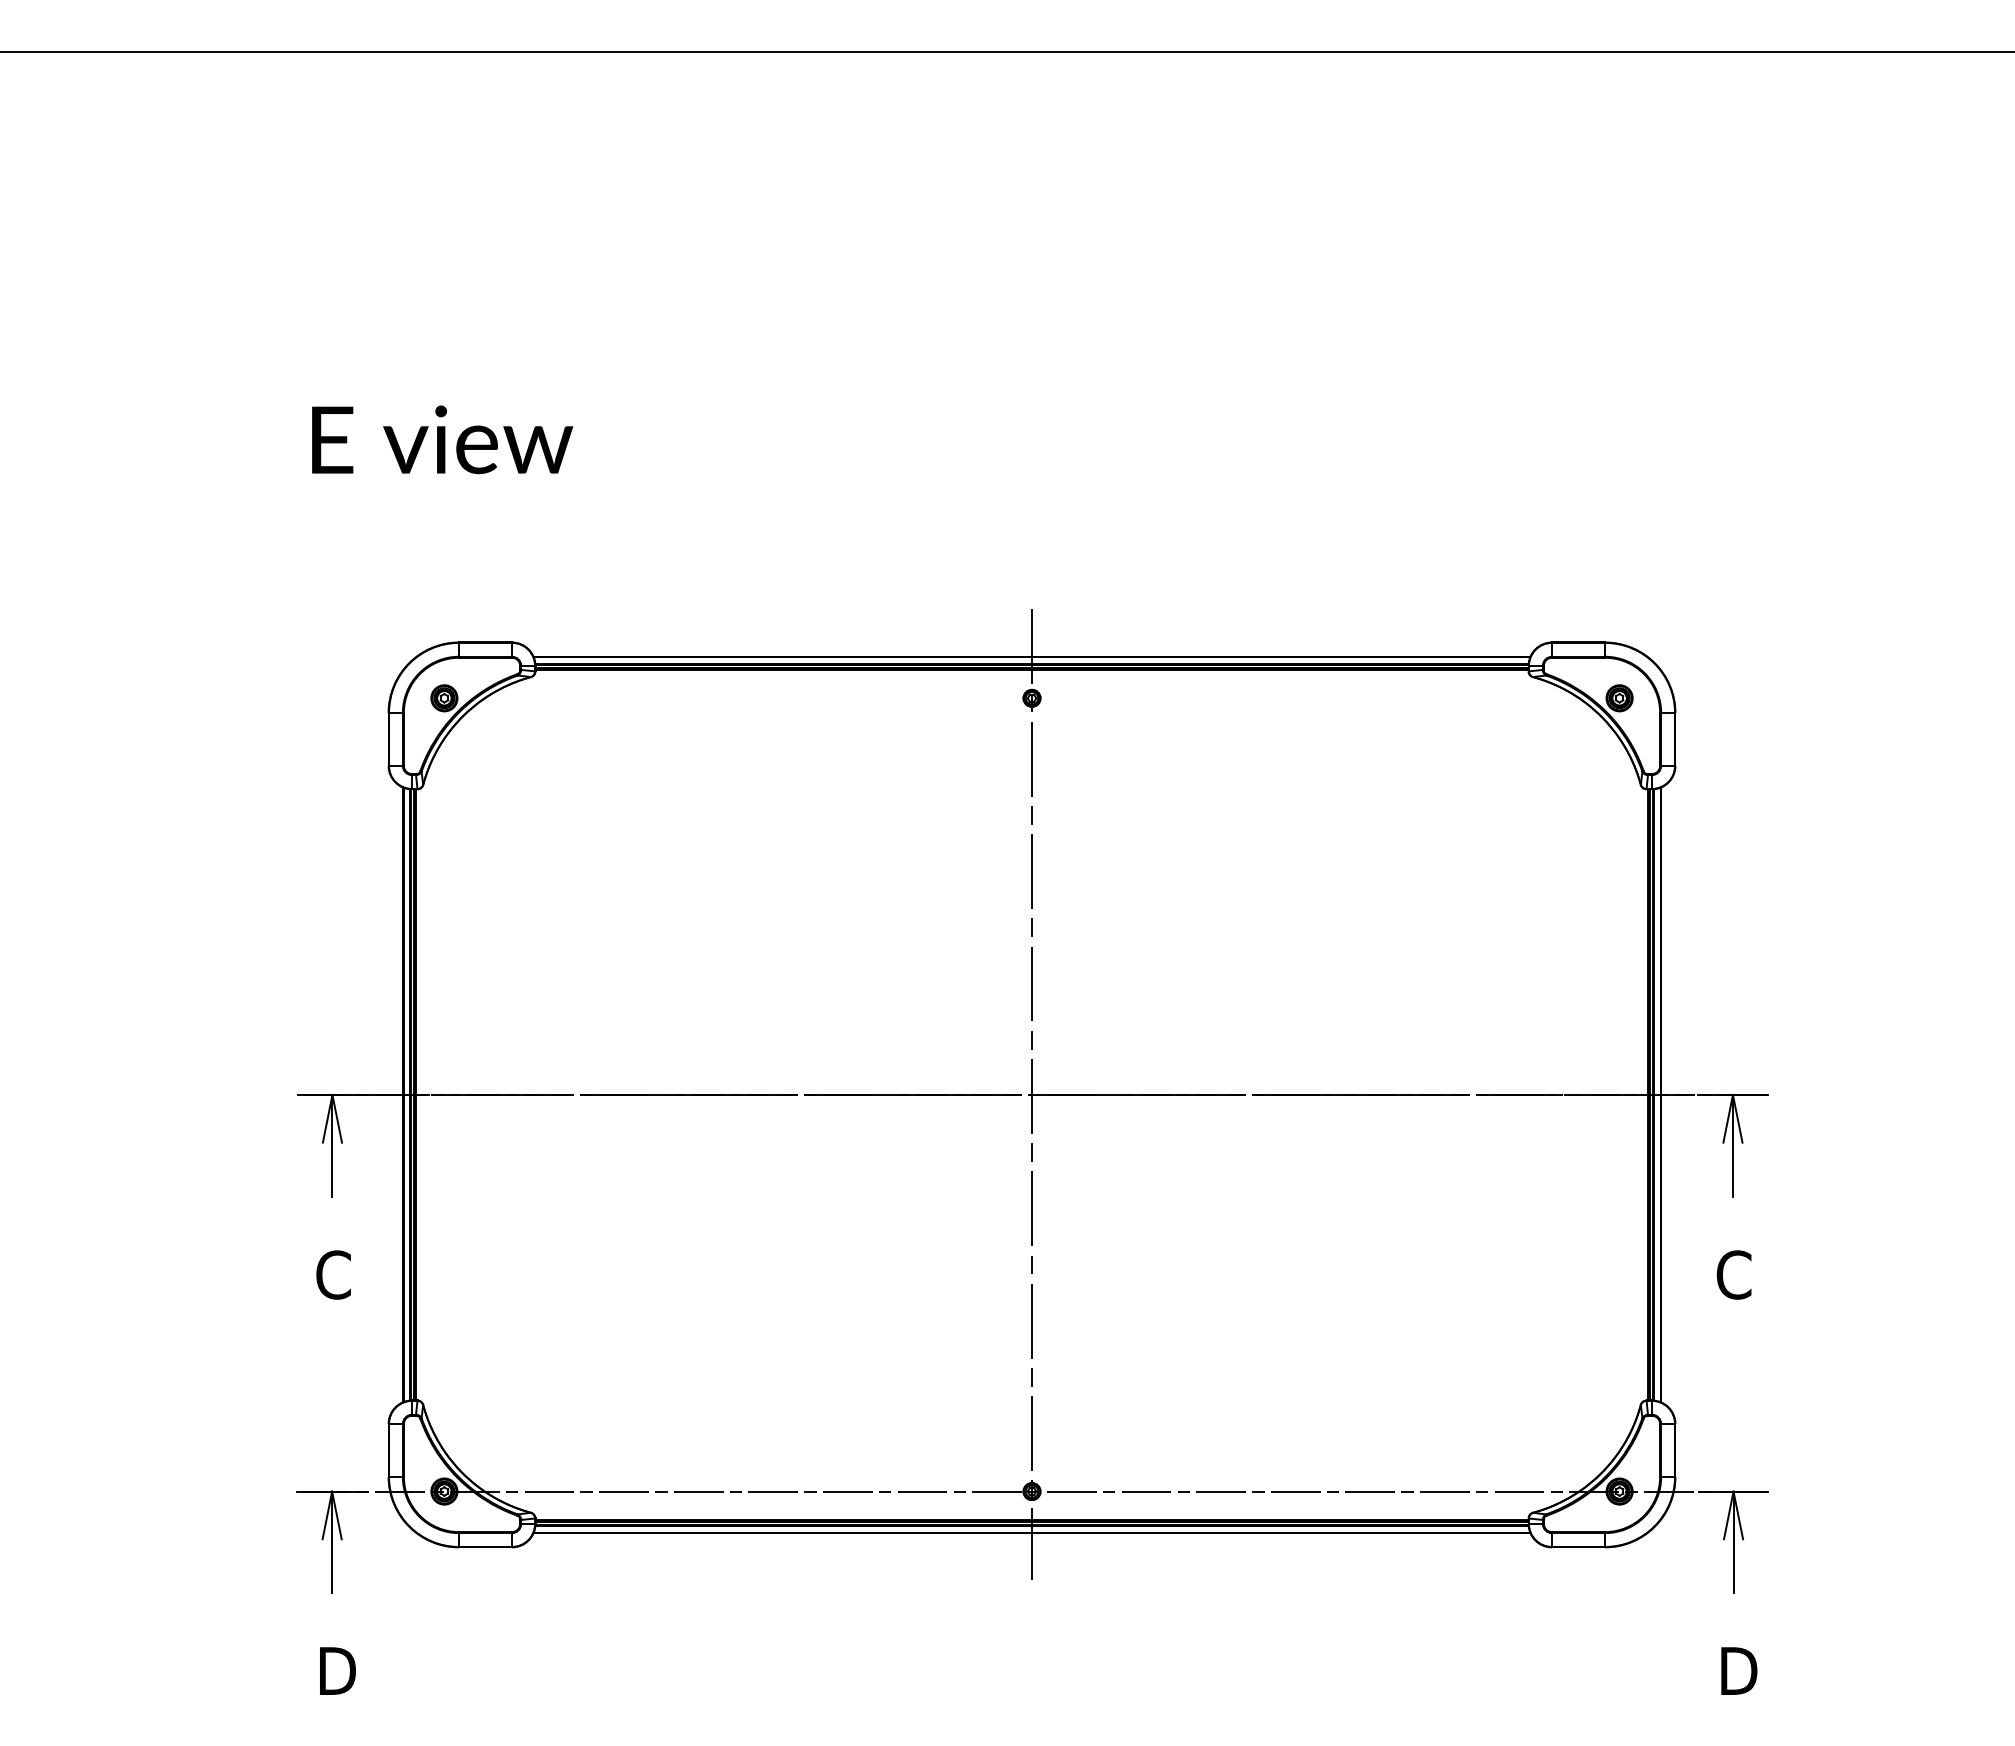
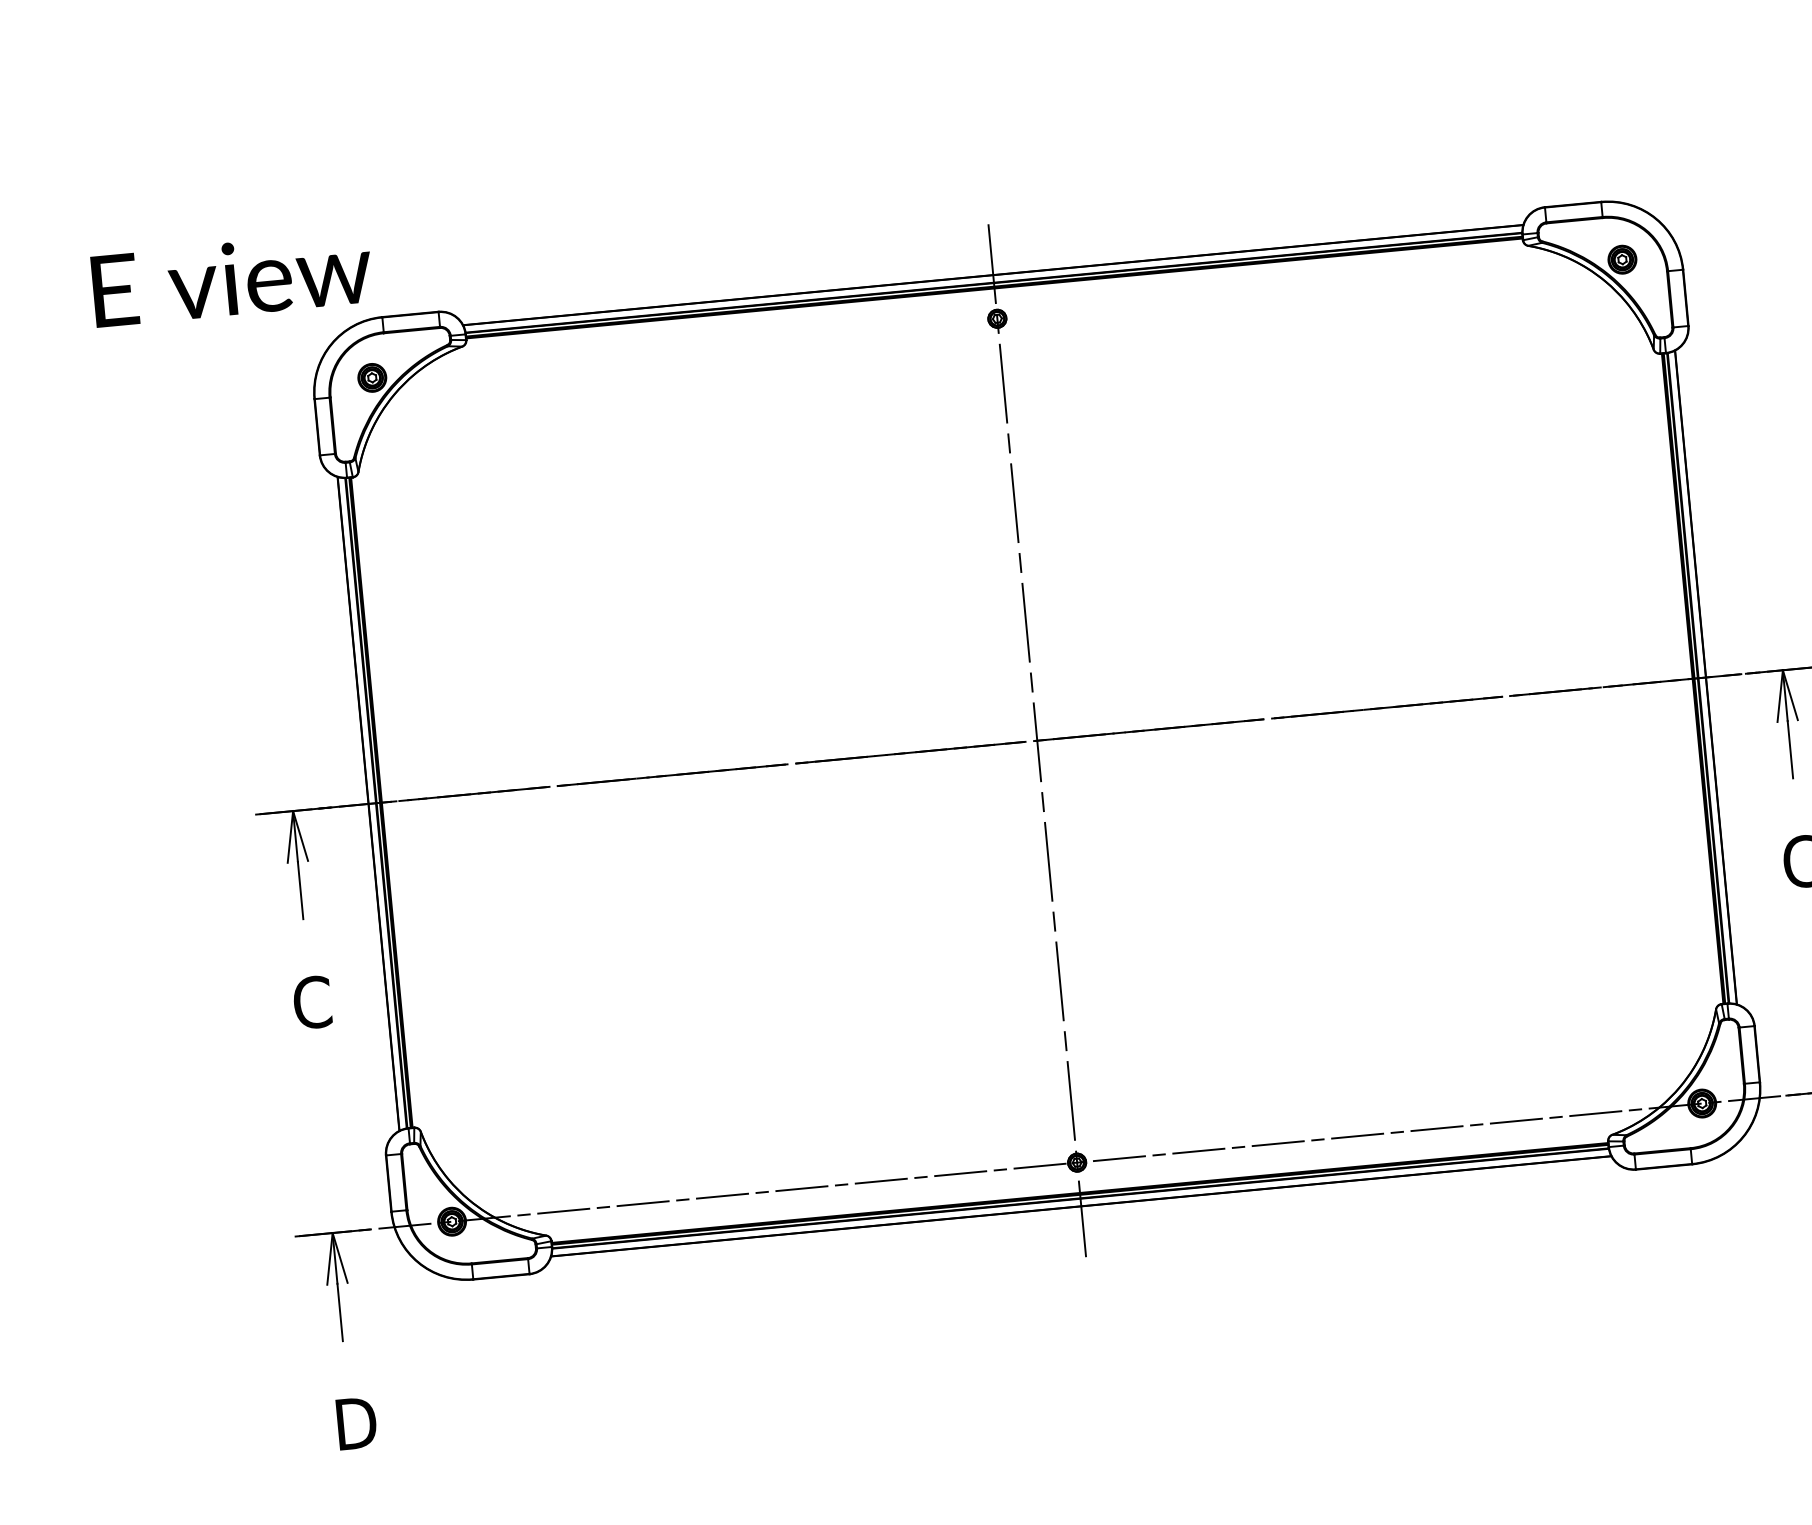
text: (442, 439) -> (232, 278), moved

